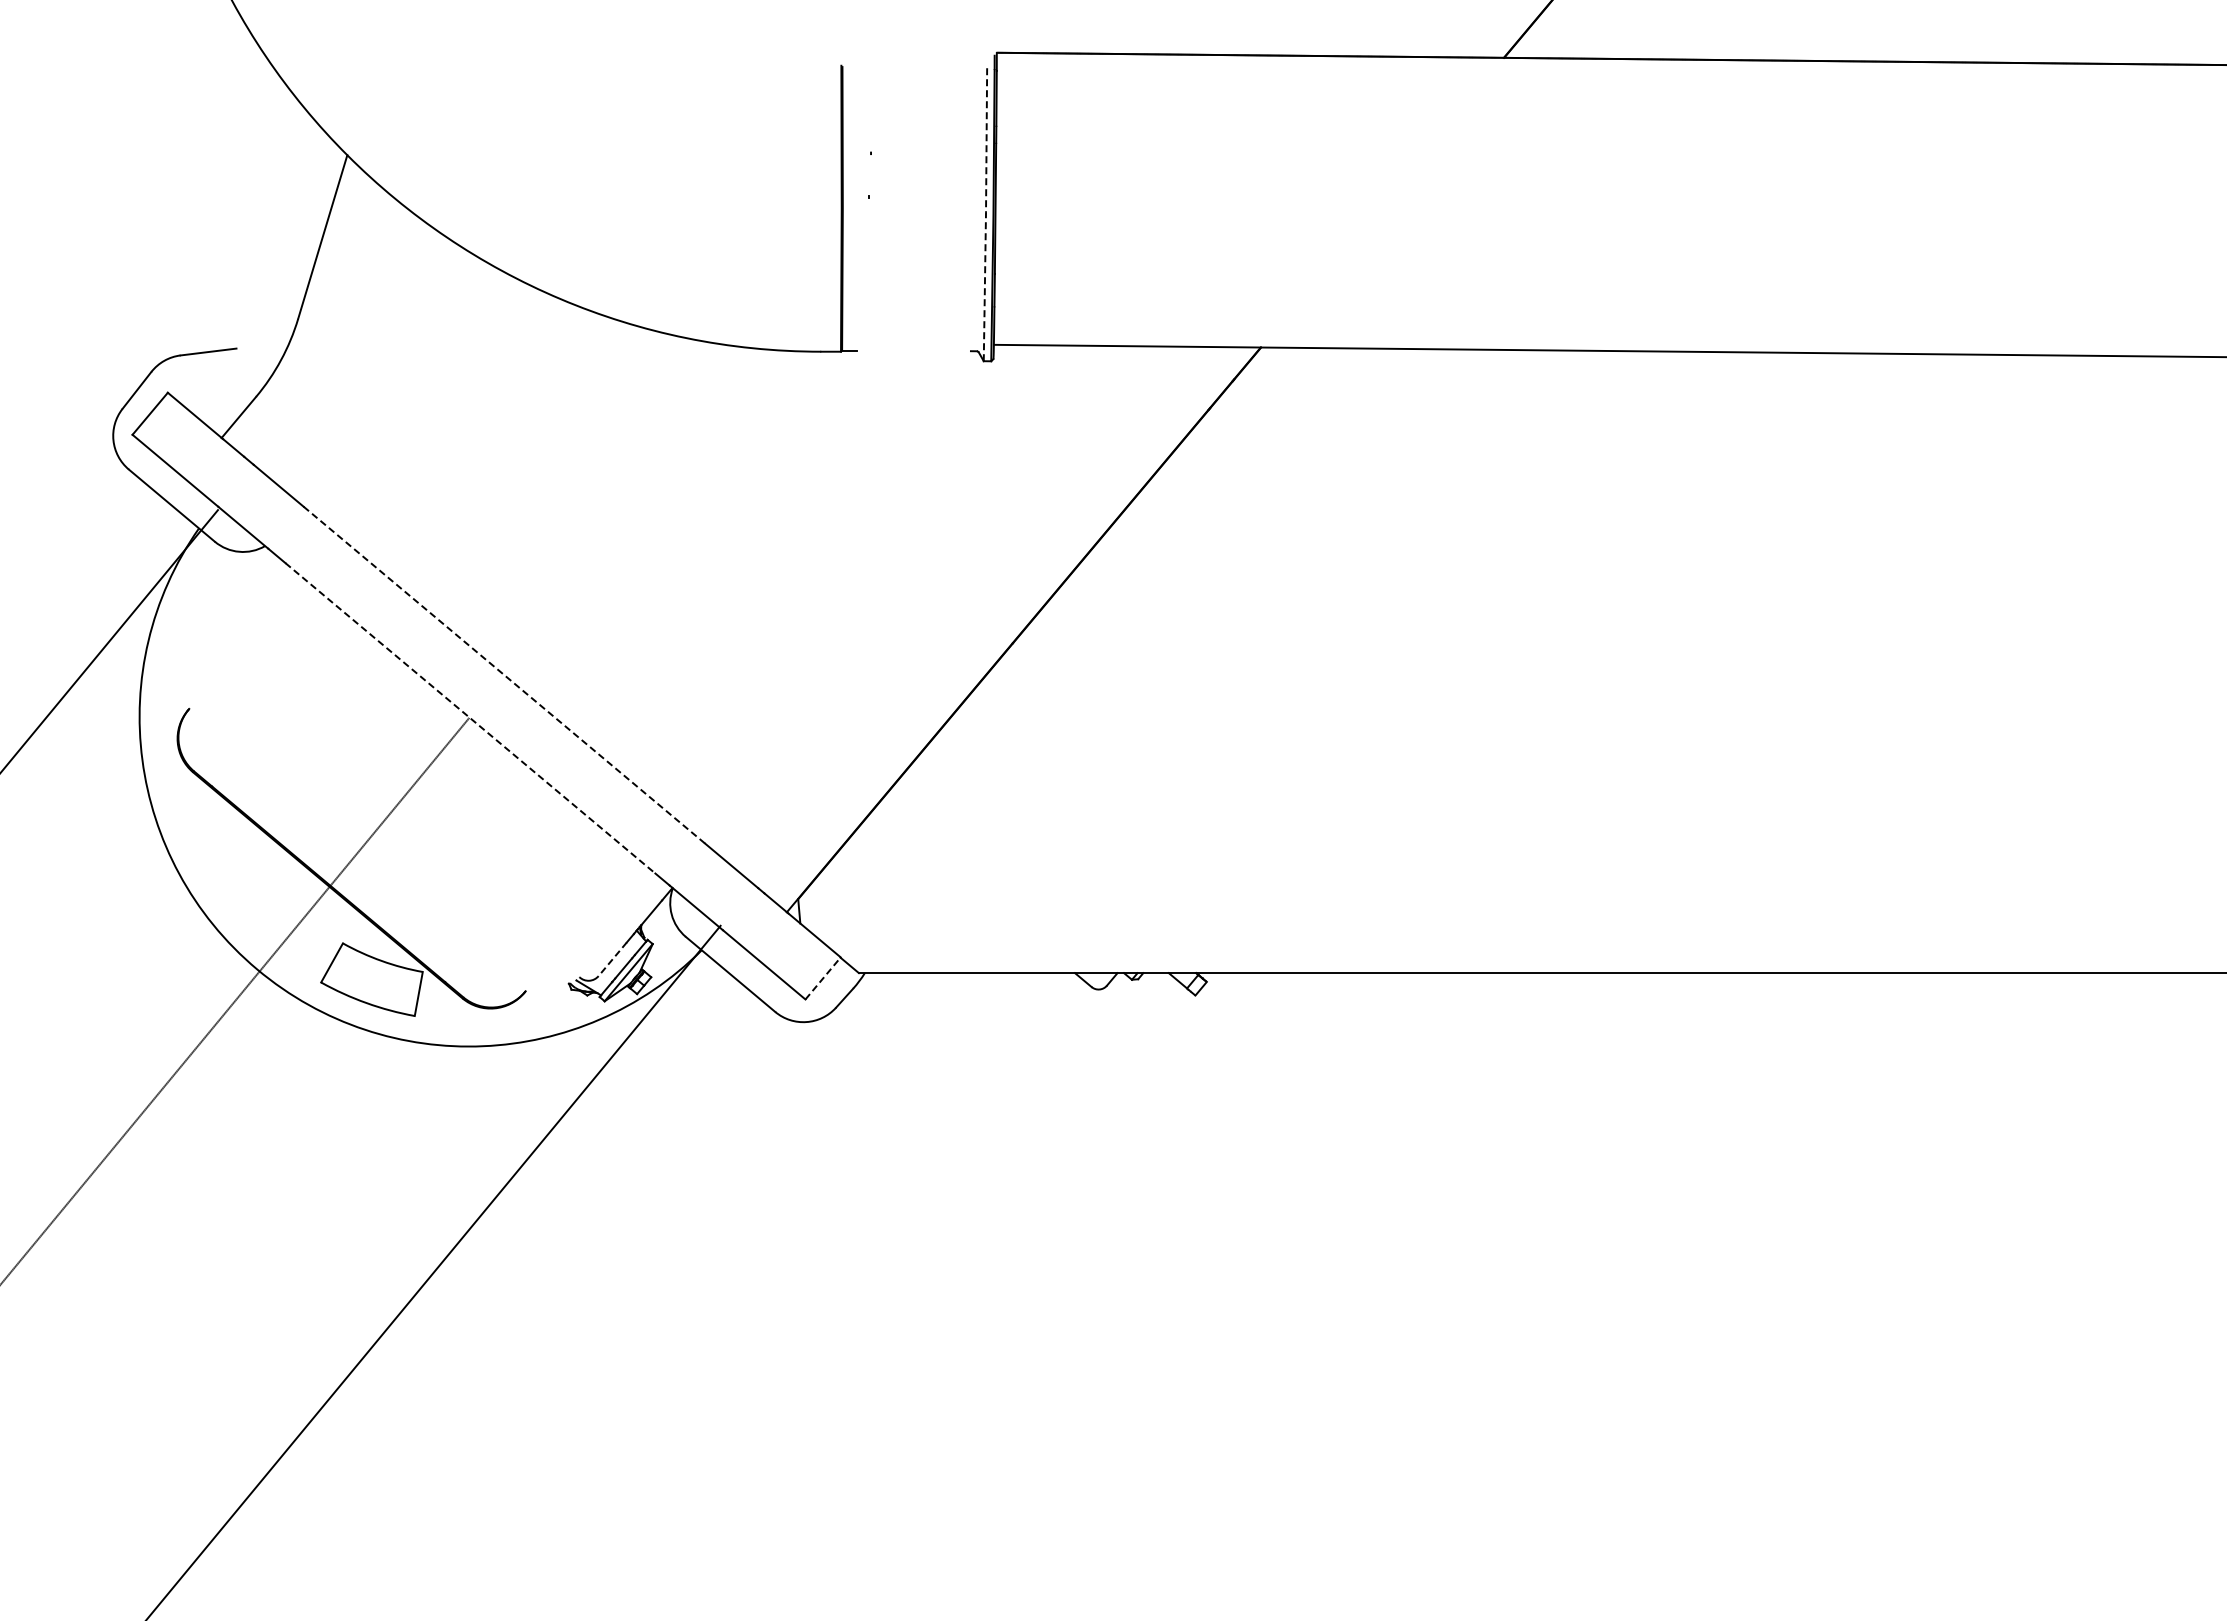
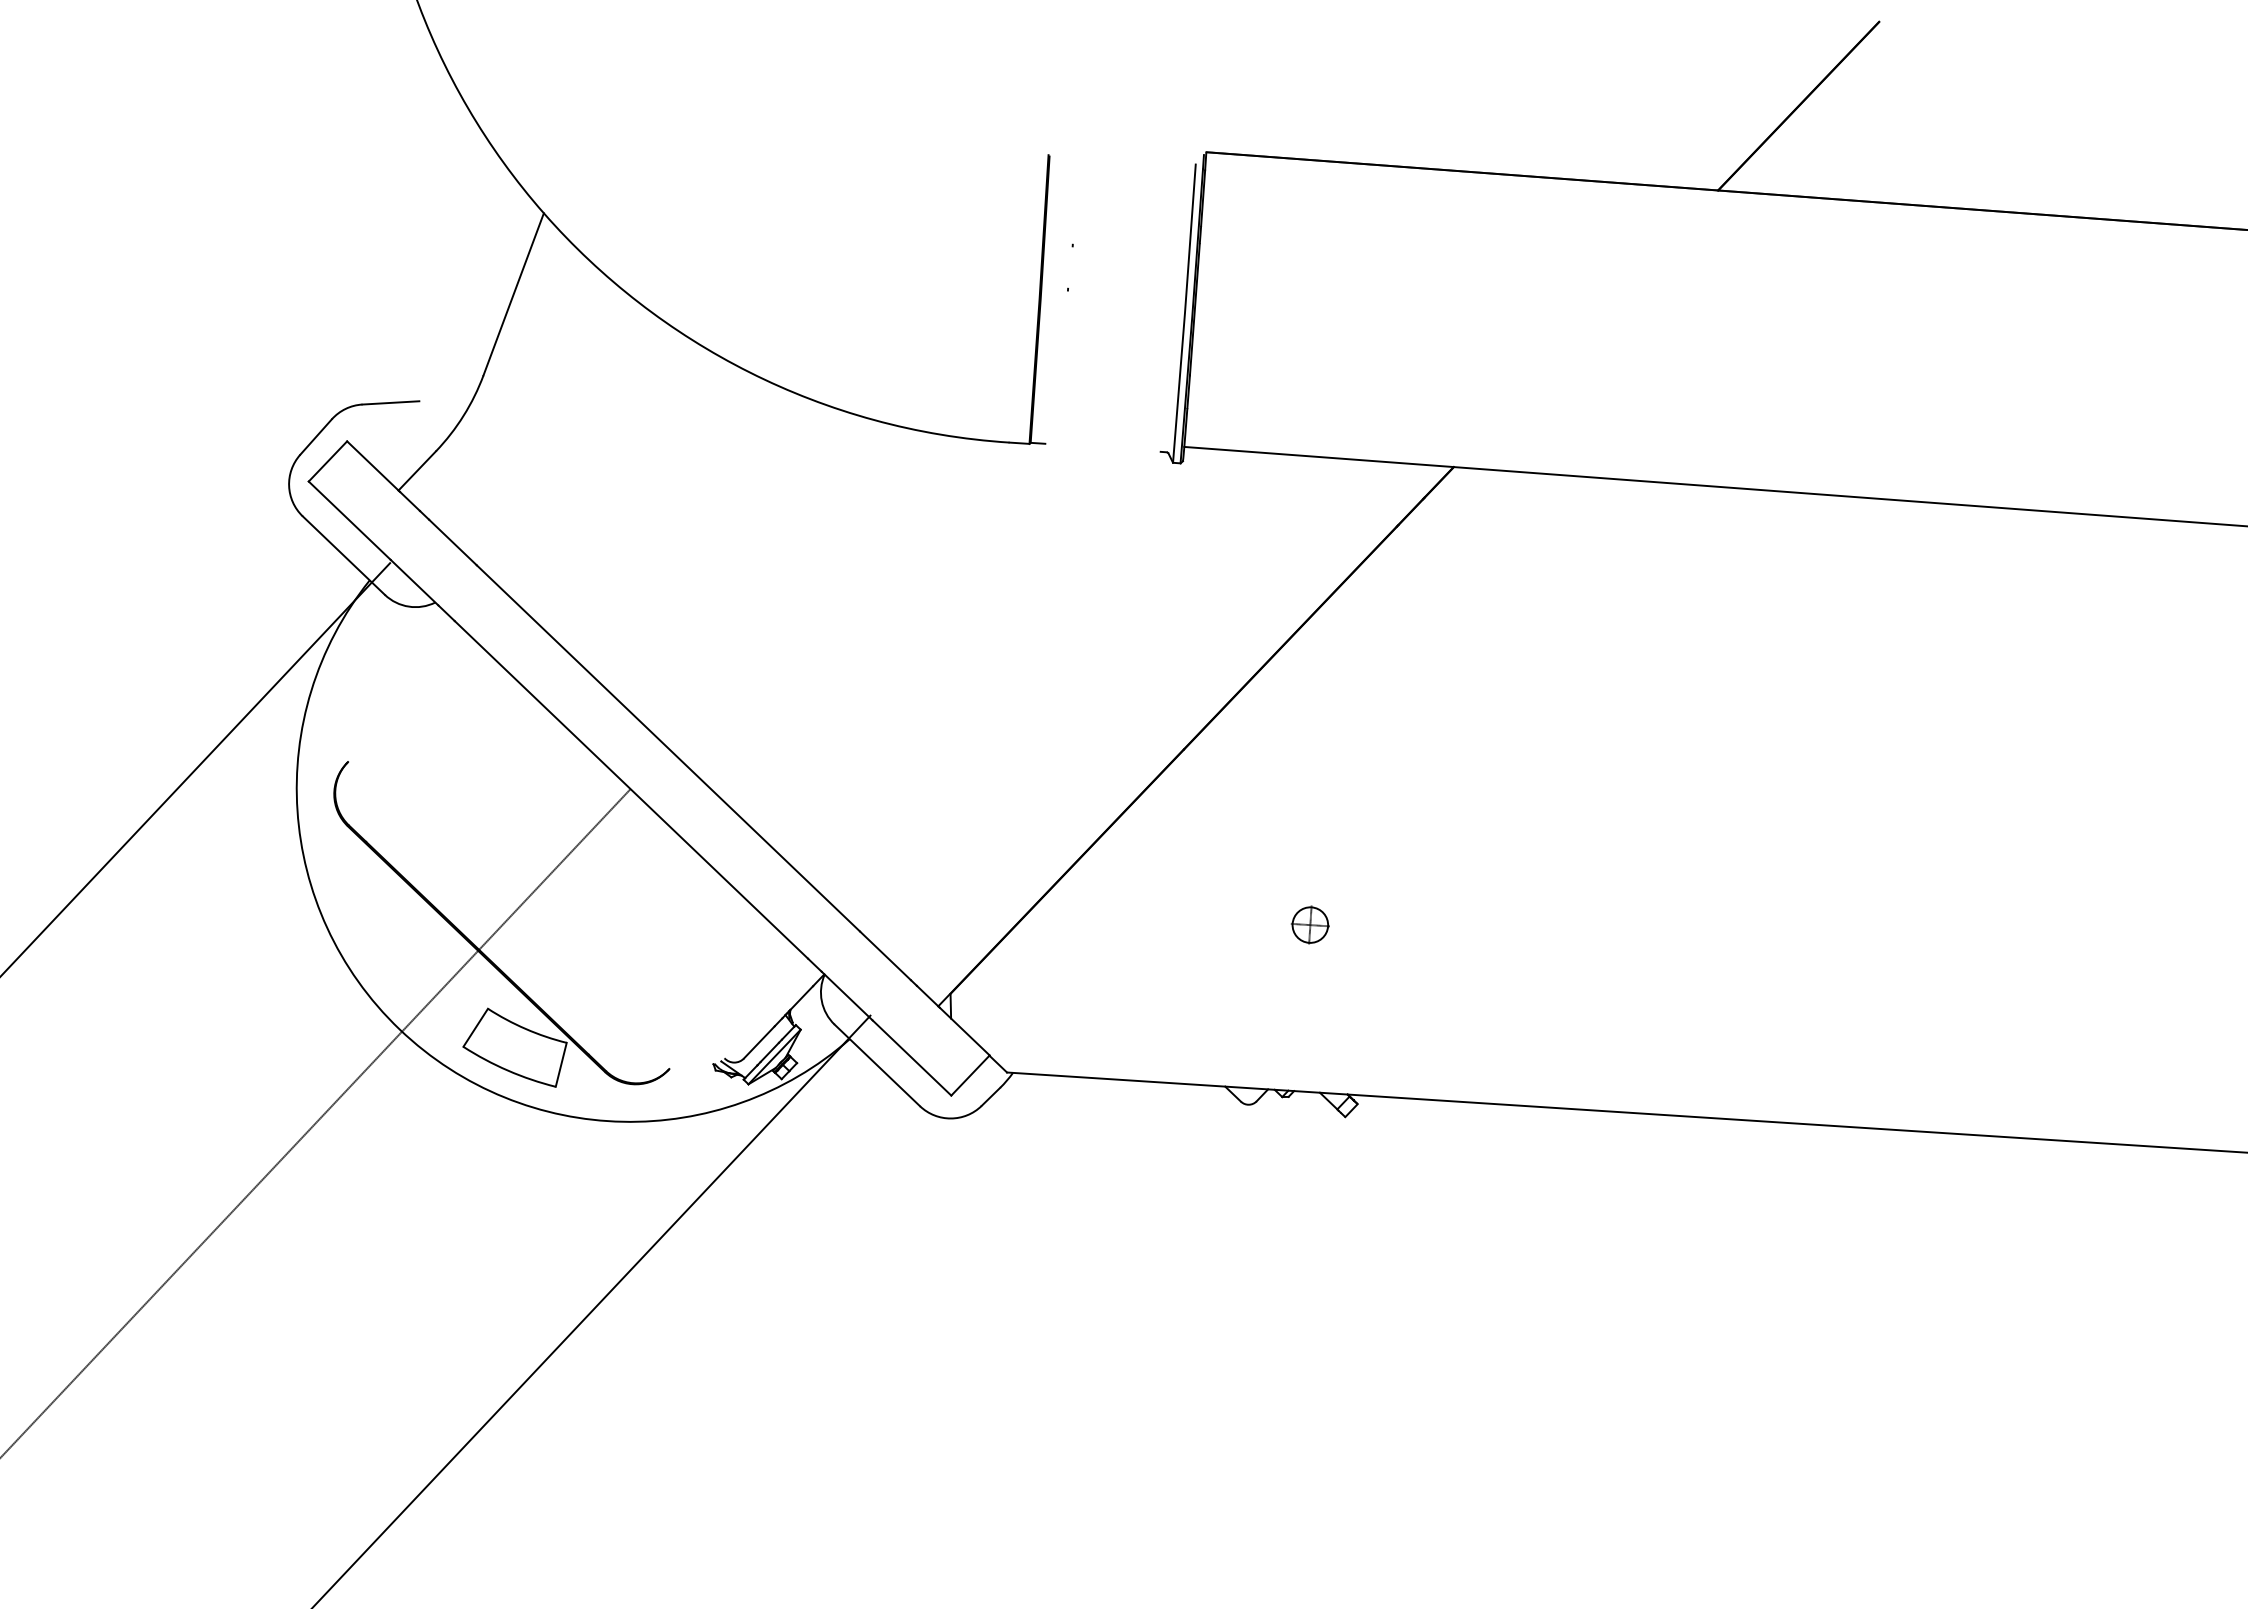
line: (986, 212) -> (1185, 312), dashed -> solid
line: (504, 675) -> (668, 748), dashed -> solid
line: (470, 718) -> (631, 790), dashed -> solid
part: (1148, 807) -> (1310, 924), added
line: (612, 959) -> (759, 1042), dashed -> solid
line: (823, 978) -> (970, 1075), dashed -> solid

